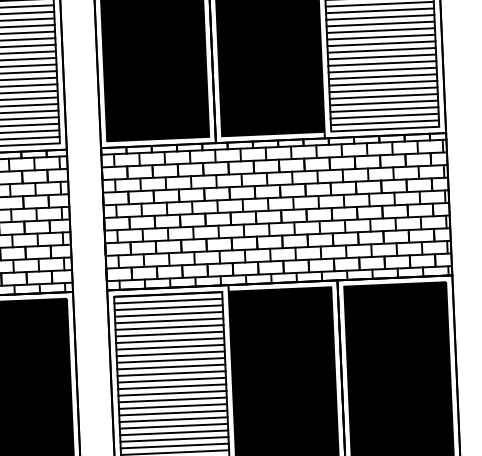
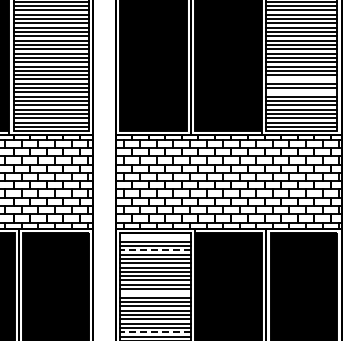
line: (381, 50) -> (301, 79), removed
line: (382, 70) -> (301, 92), removed
line: (167, 301) -> (154, 237), removed
line: (168, 321) -> (154, 250), solid -> dashed
line: (171, 386) -> (154, 293), removed
line: (173, 446) -> (154, 332), solid -> dashed

